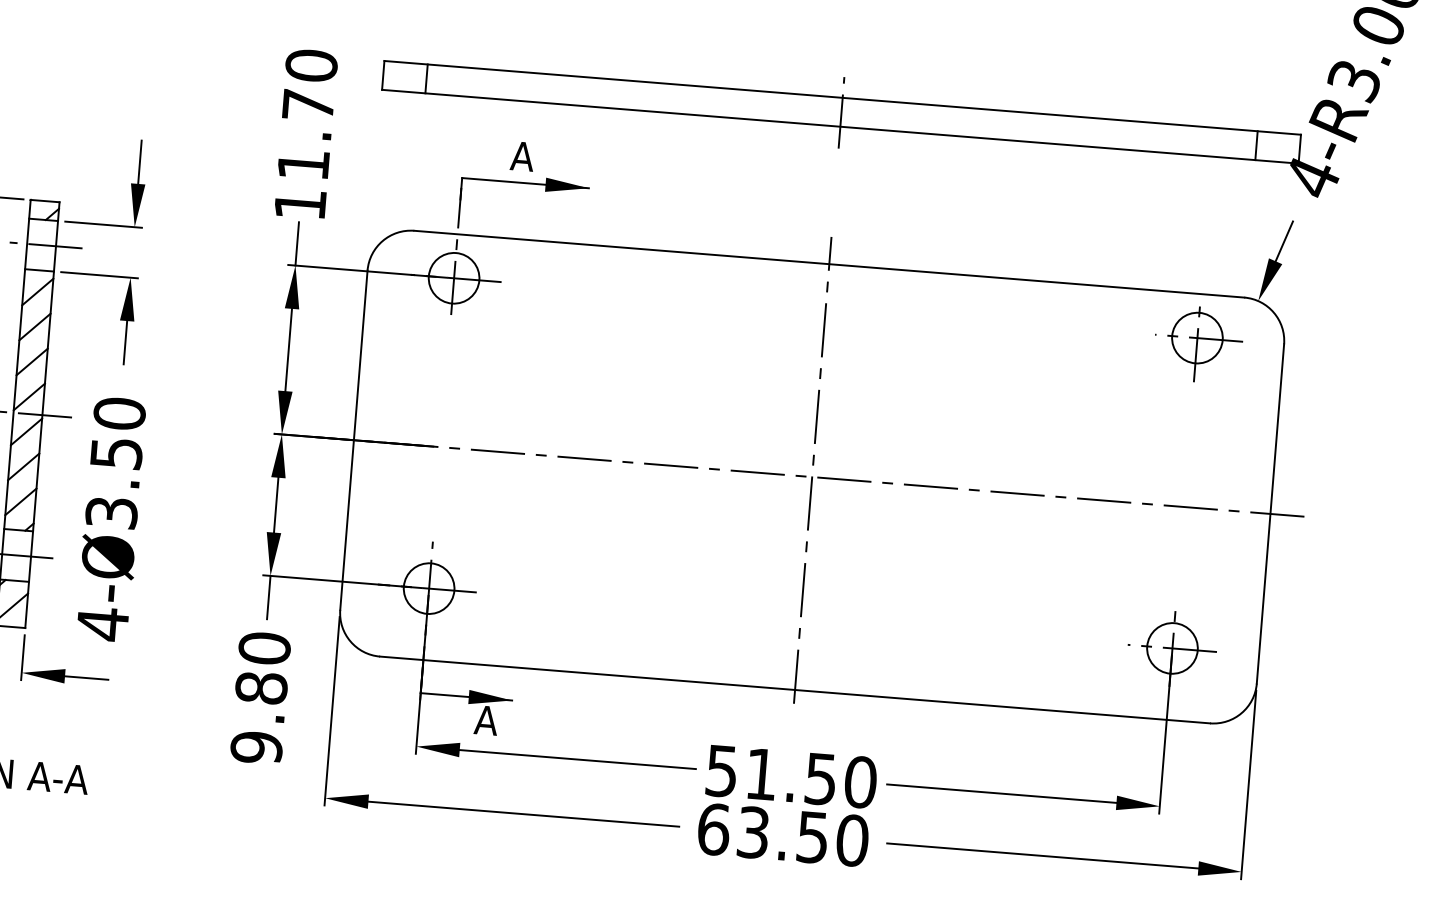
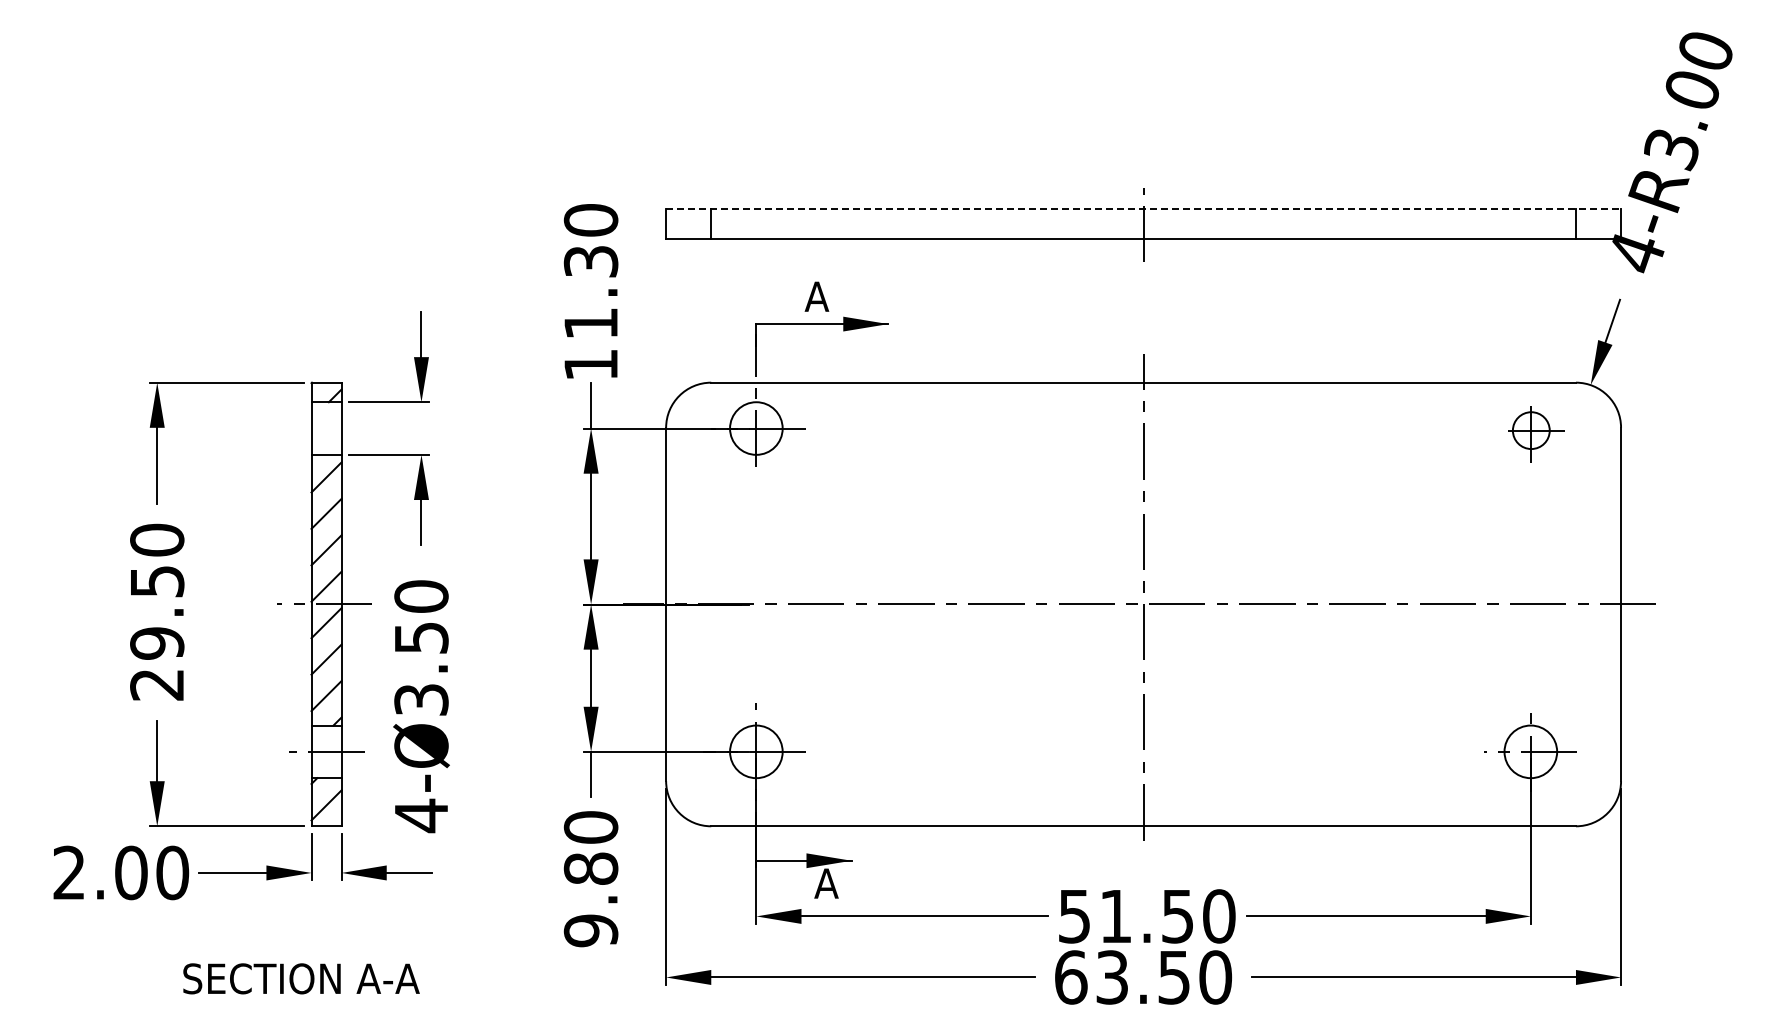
line: (843, 98) -> (1144, 209), solid -> dashed
text: (307, 105) -> (590, 261), 11.70 -> 11.30
line: (46, 245) -> (331, 428), removed
part: (1198, 344) -> (1532, 435), size x0.7

